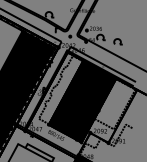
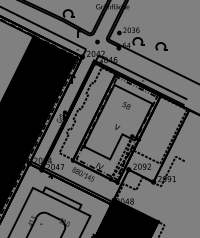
fill: (82, 101) -> (116, 127), removed

